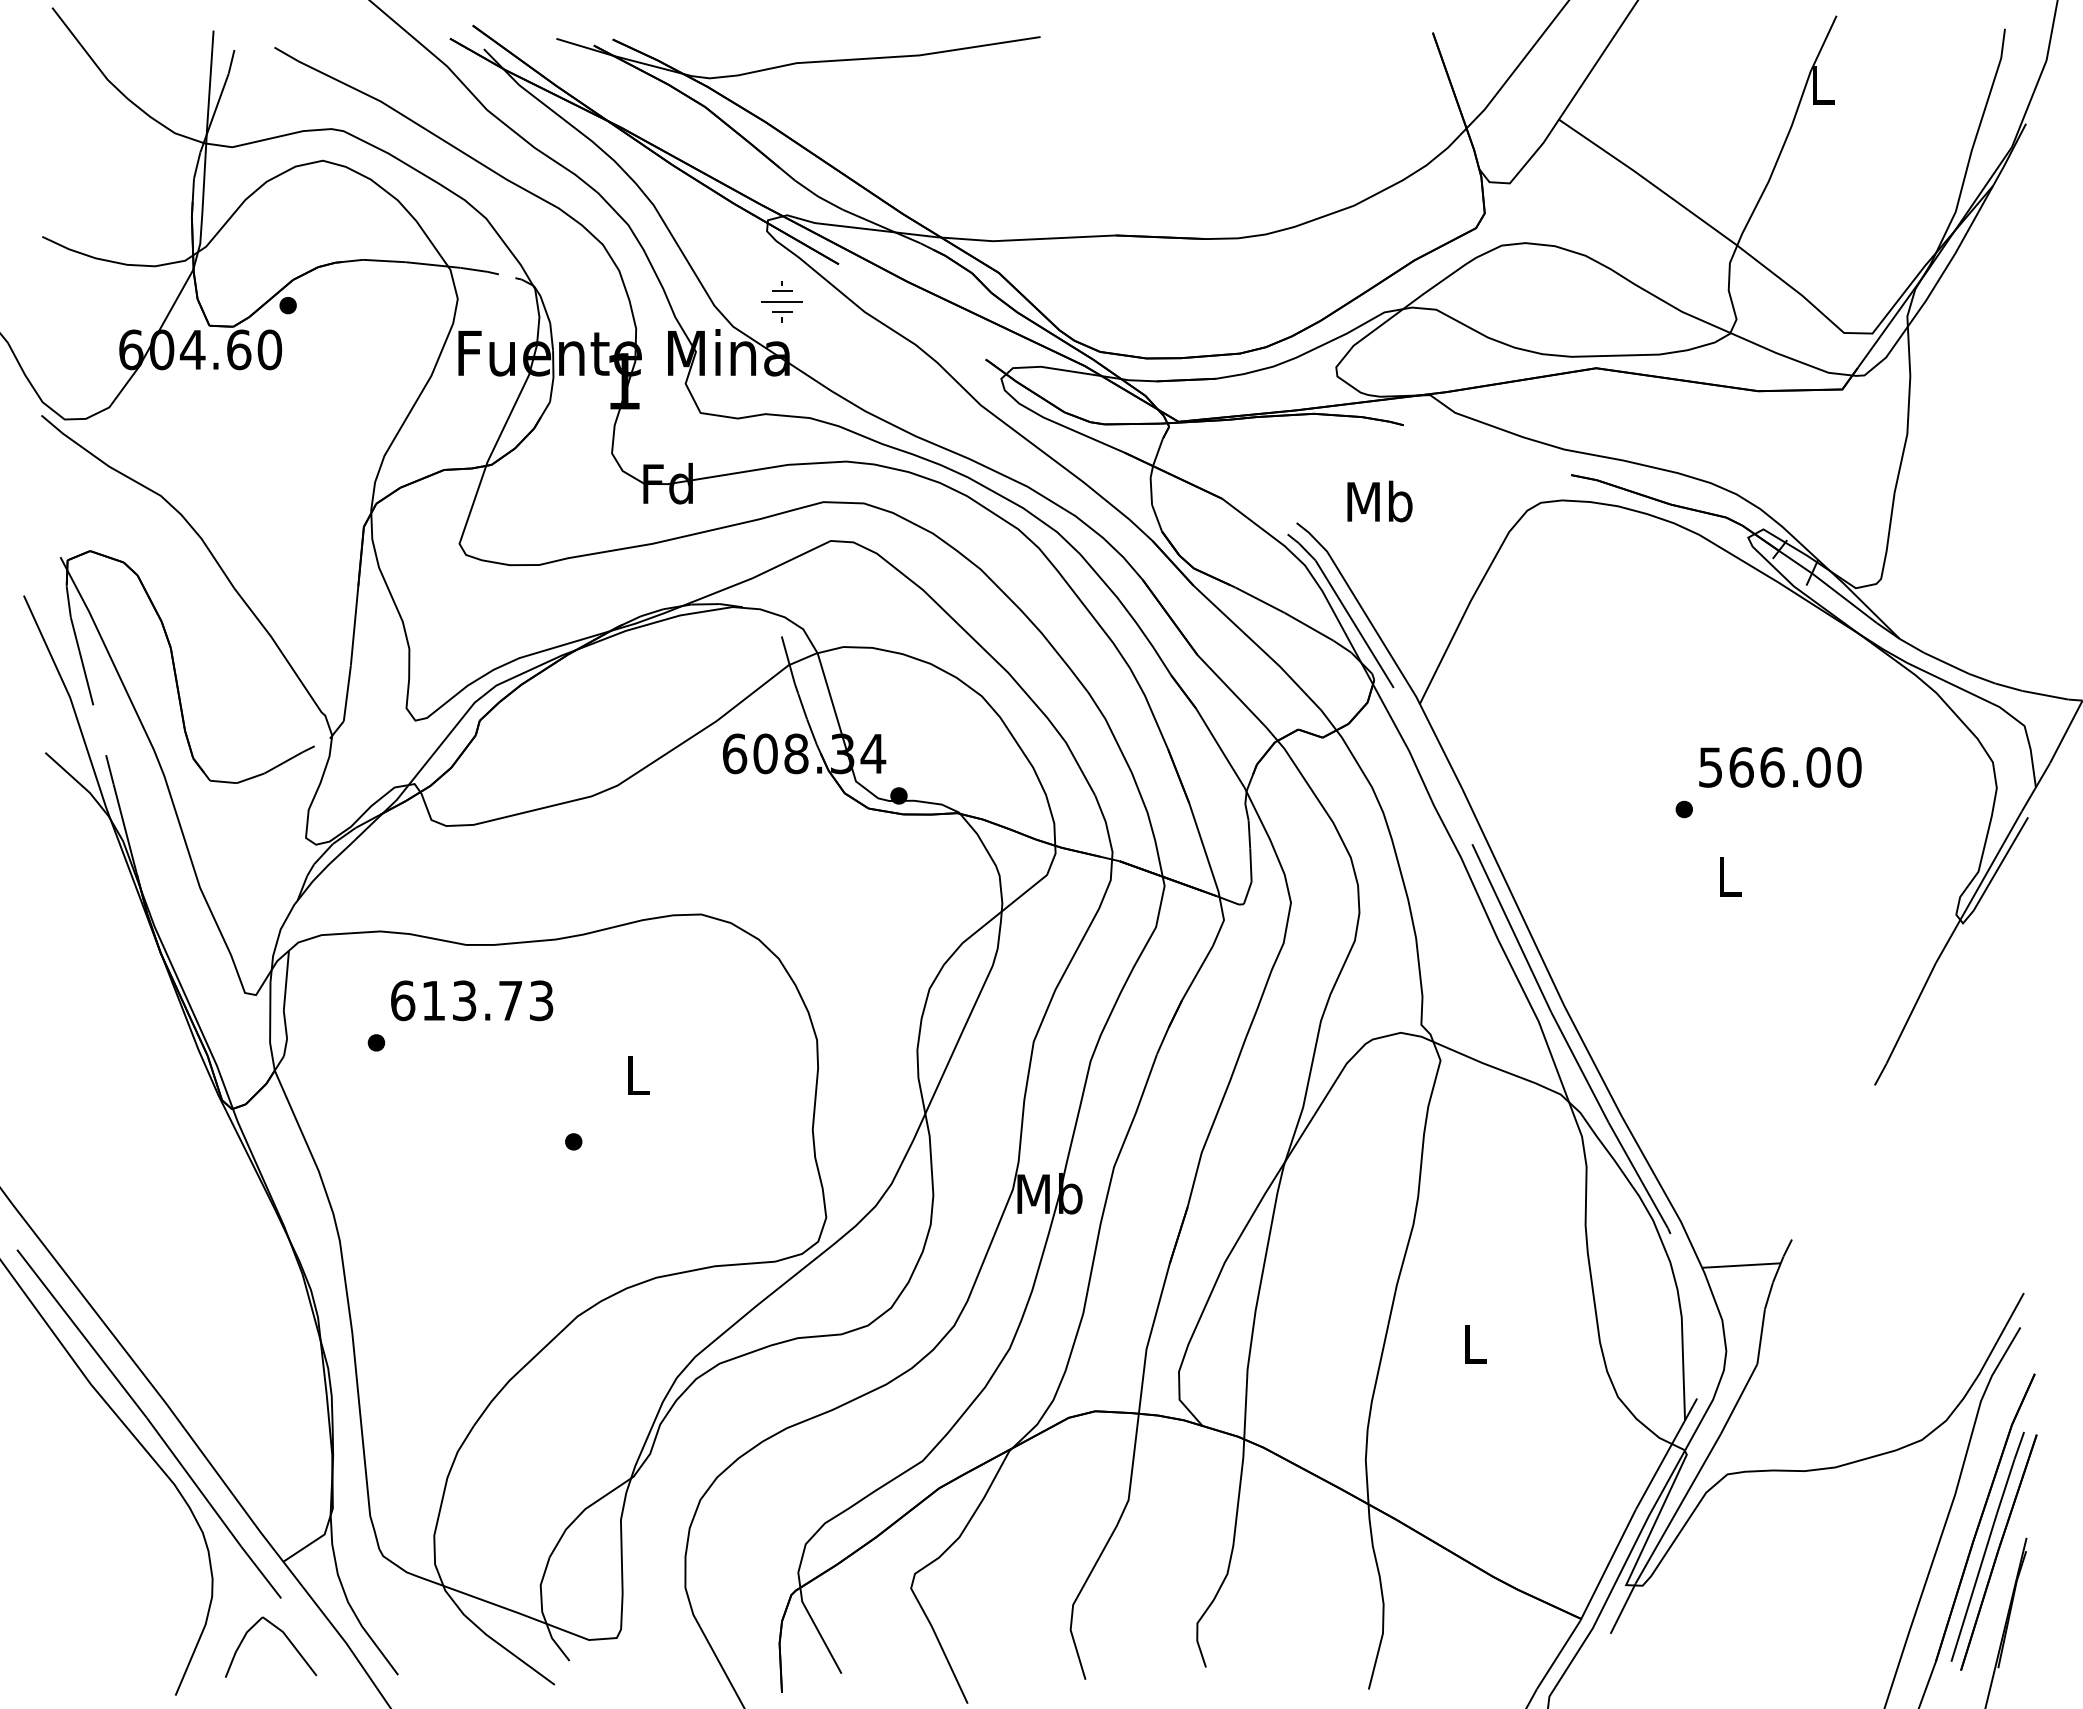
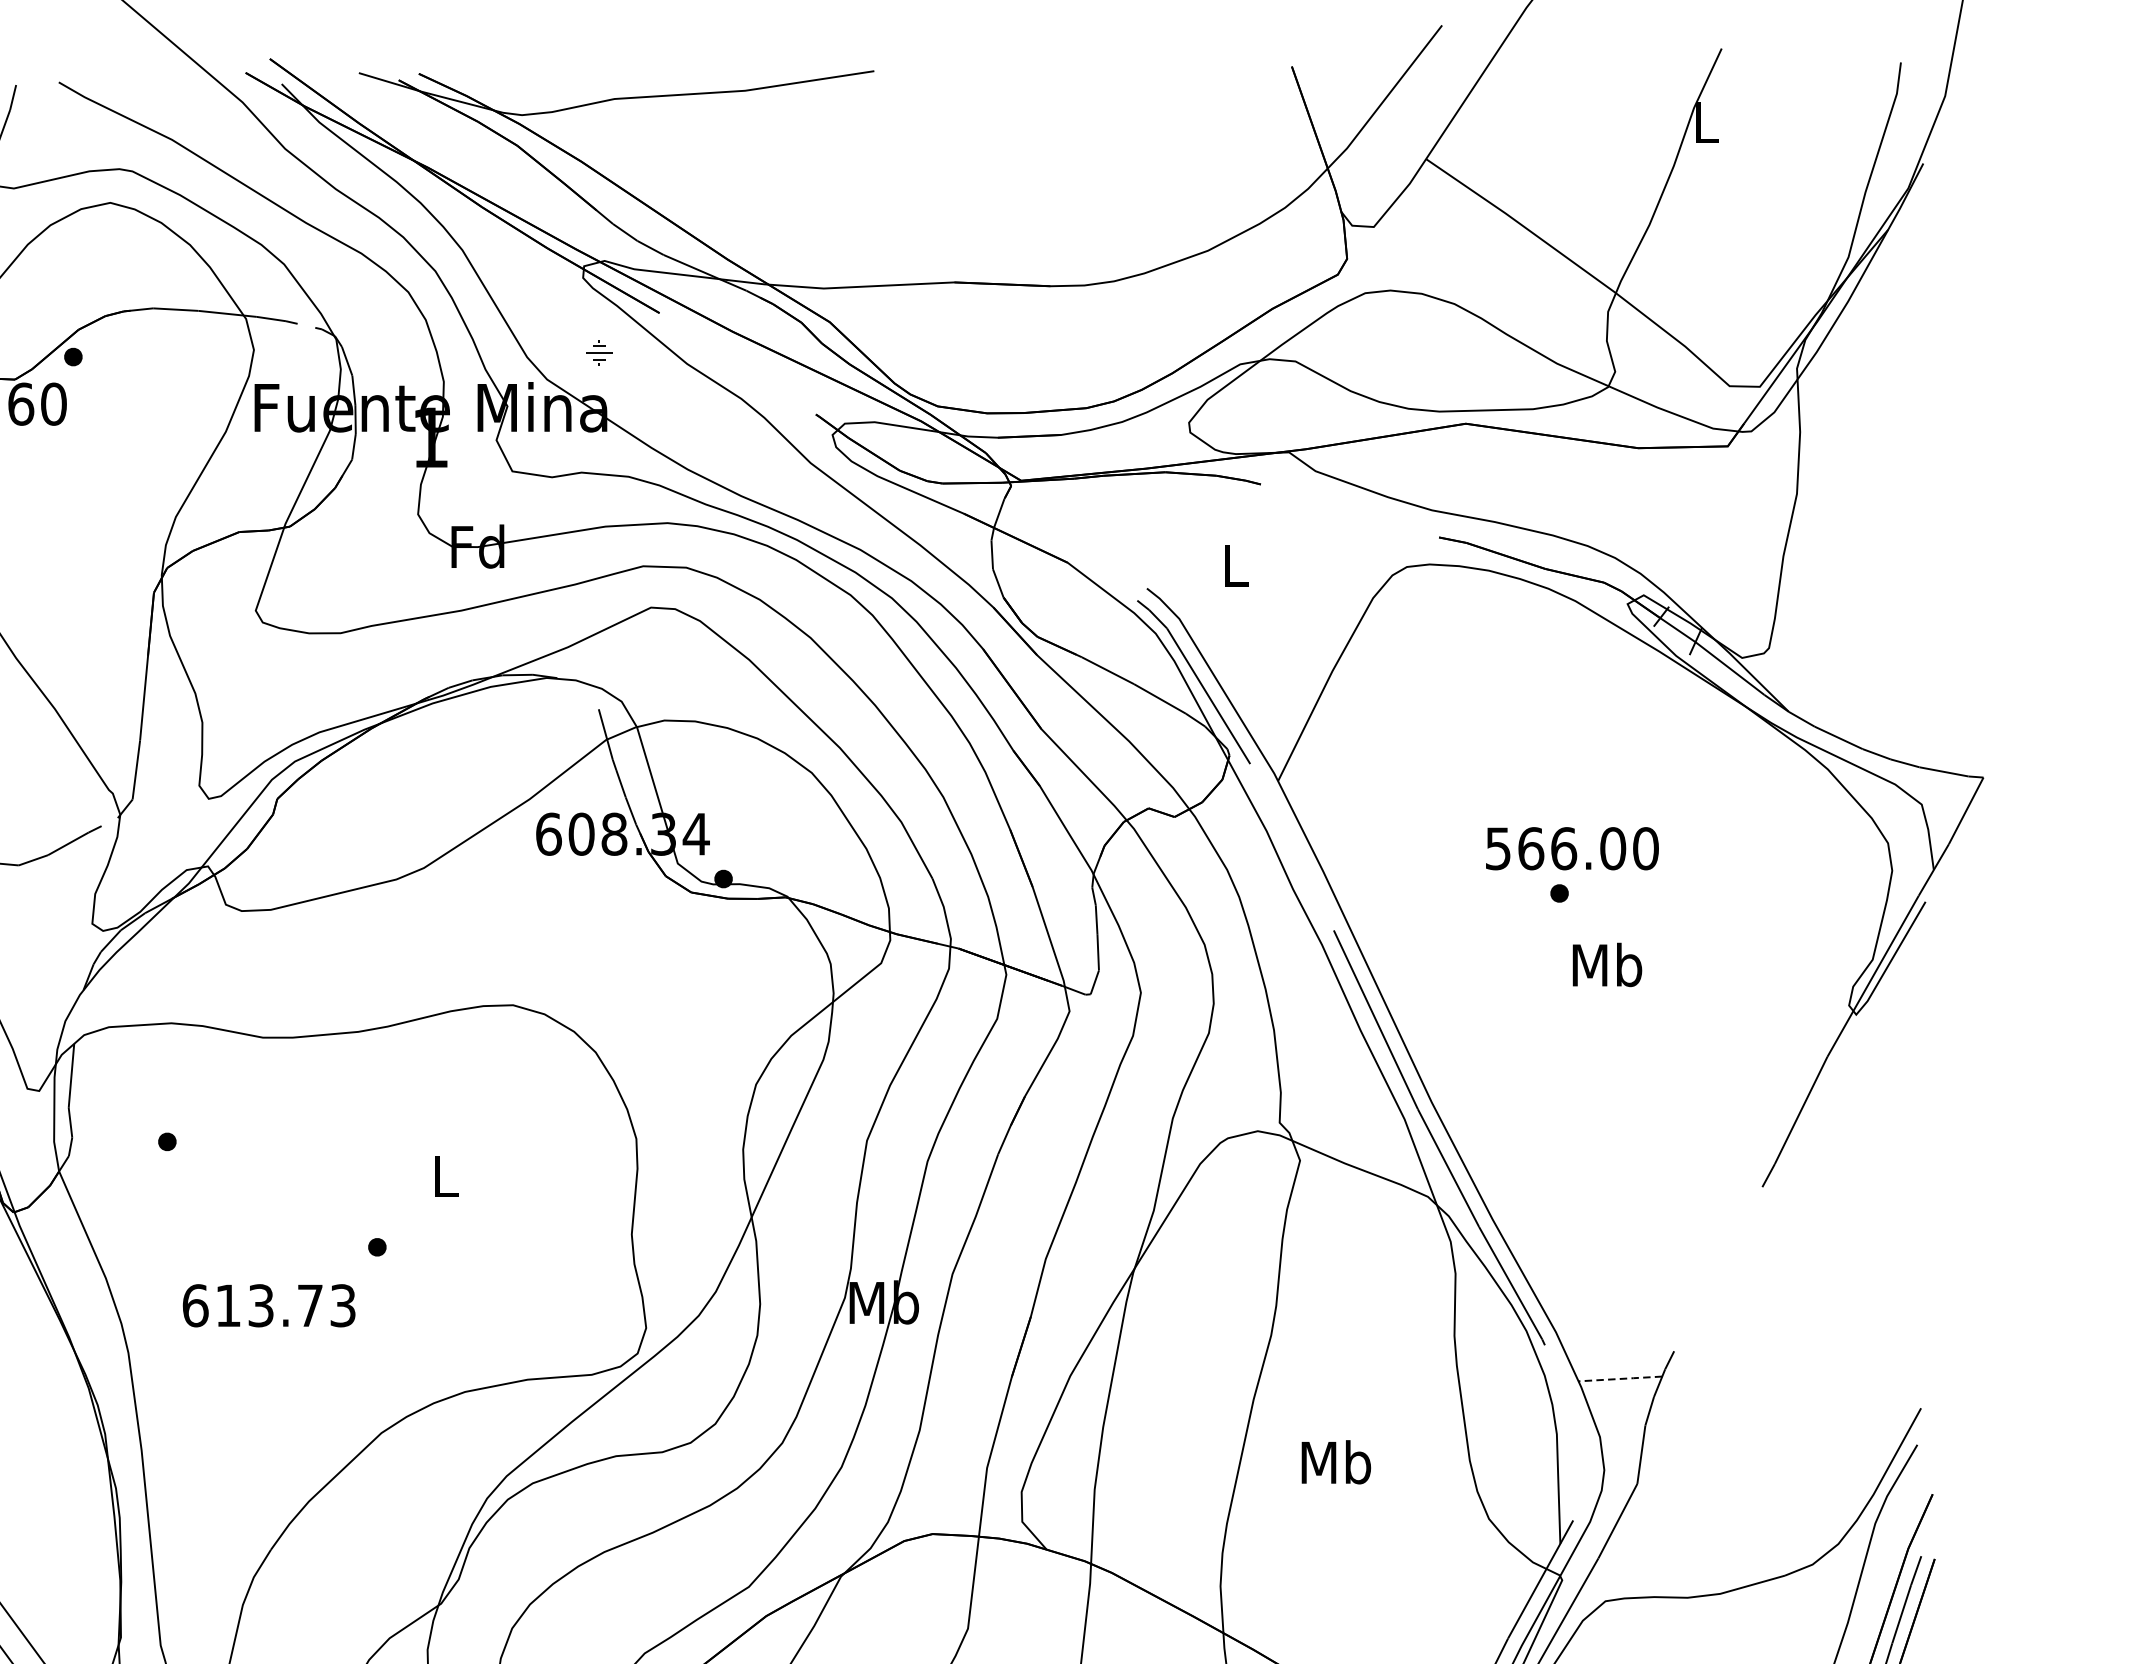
part: (781, 301) -> (598, 352), size x0.6
text: (1379, 501) -> (1235, 565), Mb -> L
text: (1780, 767) -> (1572, 848), moved
text: (1728, 876) -> (1606, 964), L -> Mb
text: (472, 1000) -> (269, 1305), moved
line: (1741, 1265) -> (1620, 1378), solid -> dashed
text: (1474, 1343) -> (1336, 1461), L -> Mb

